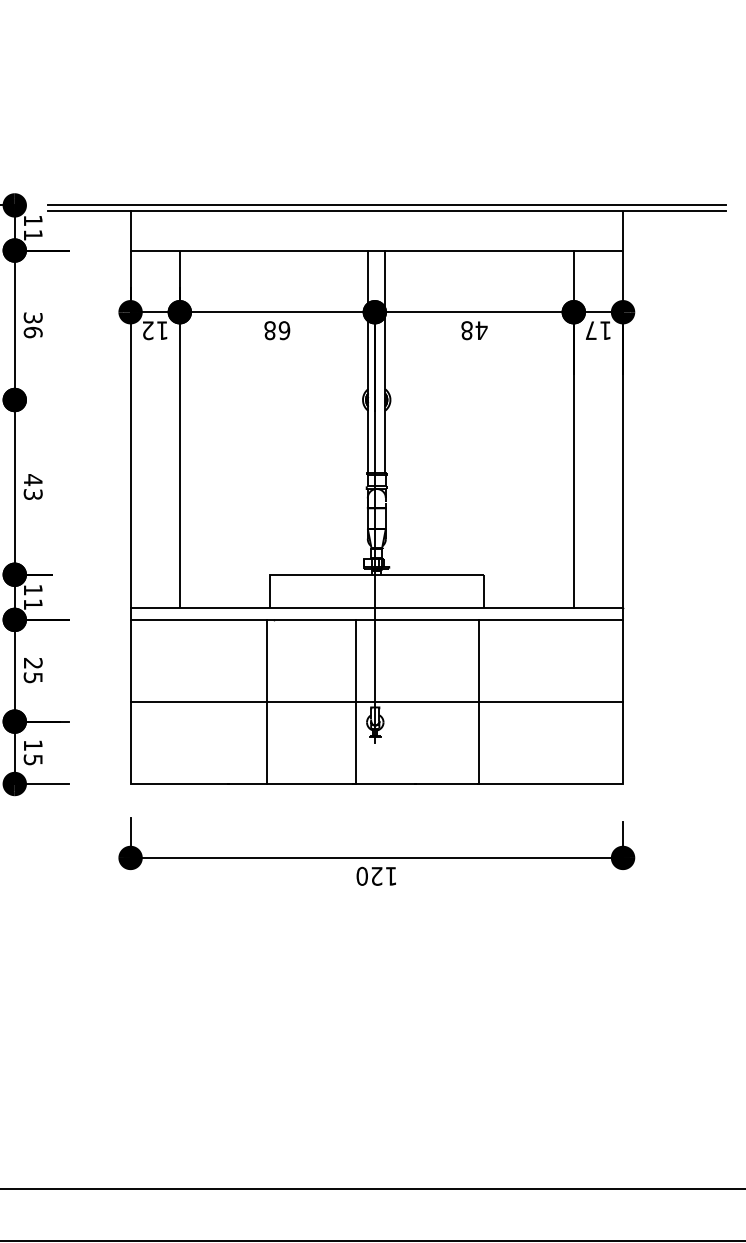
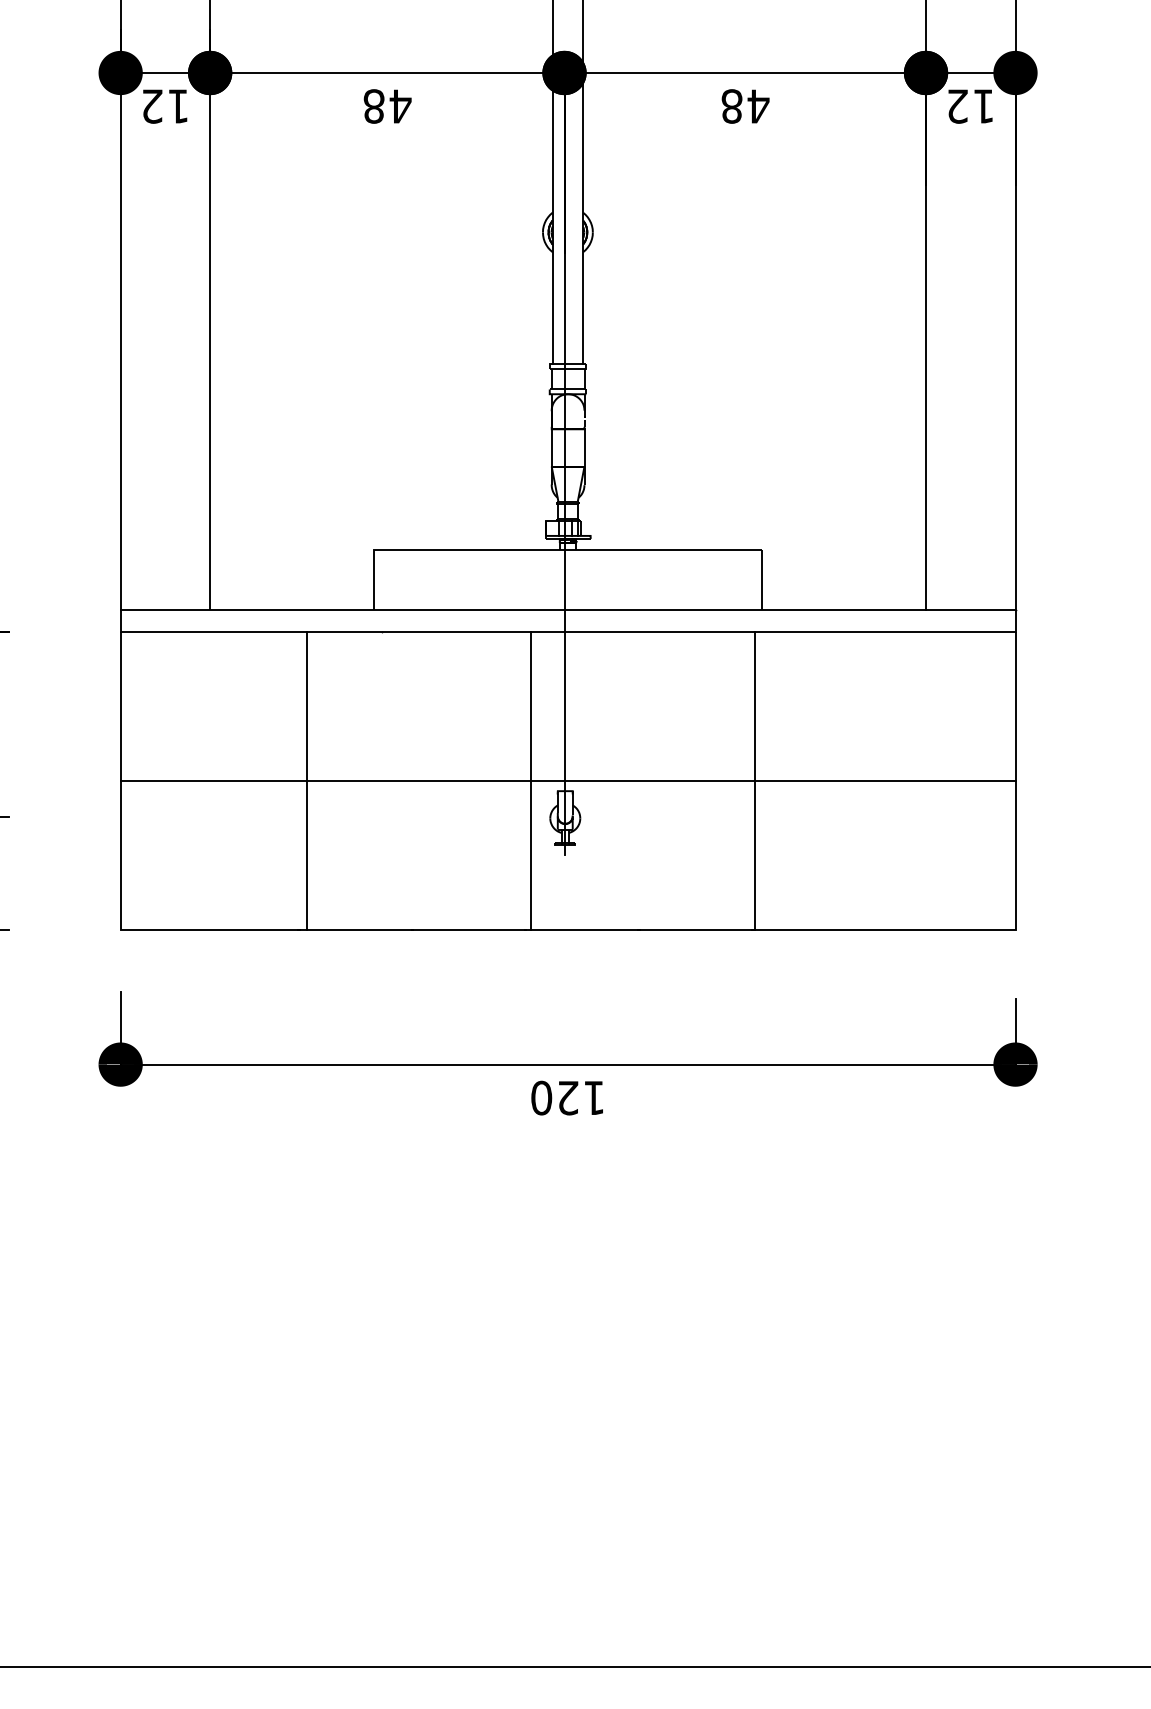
text: (284, 330) -> (400, 106), 68 -> 48
text: (590, 330) -> (956, 106), 17 -> 12
line: (267, 701) -> (307, 780), moved

